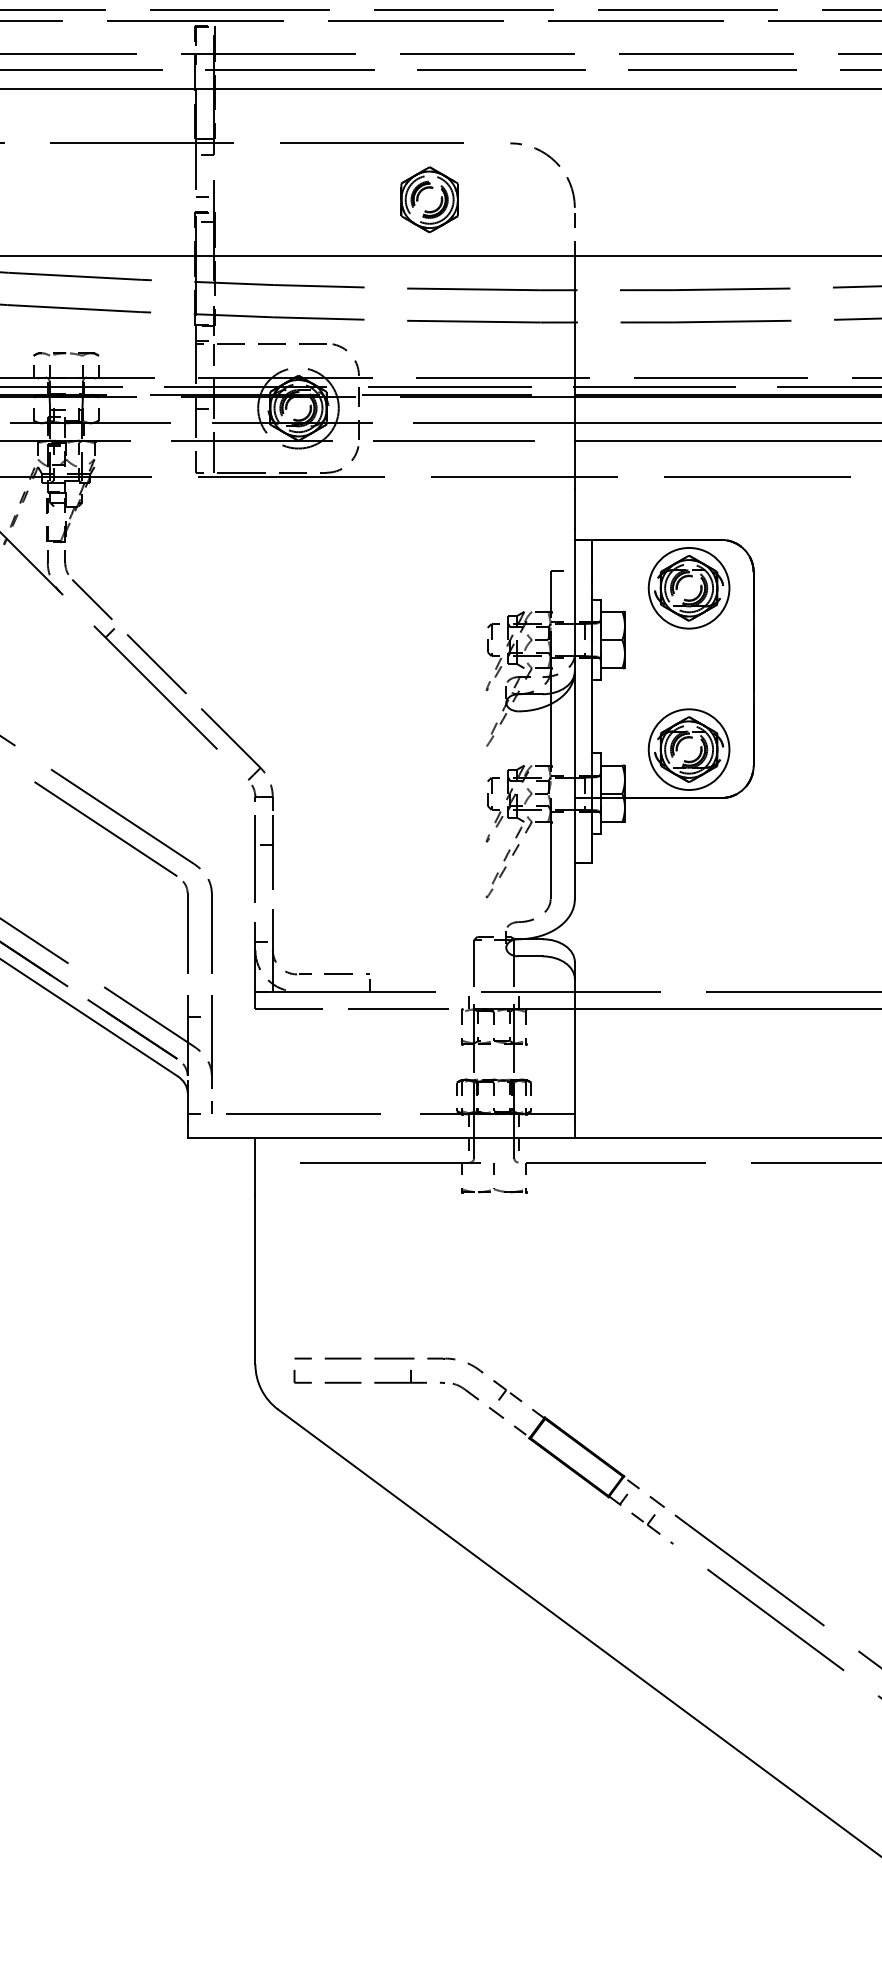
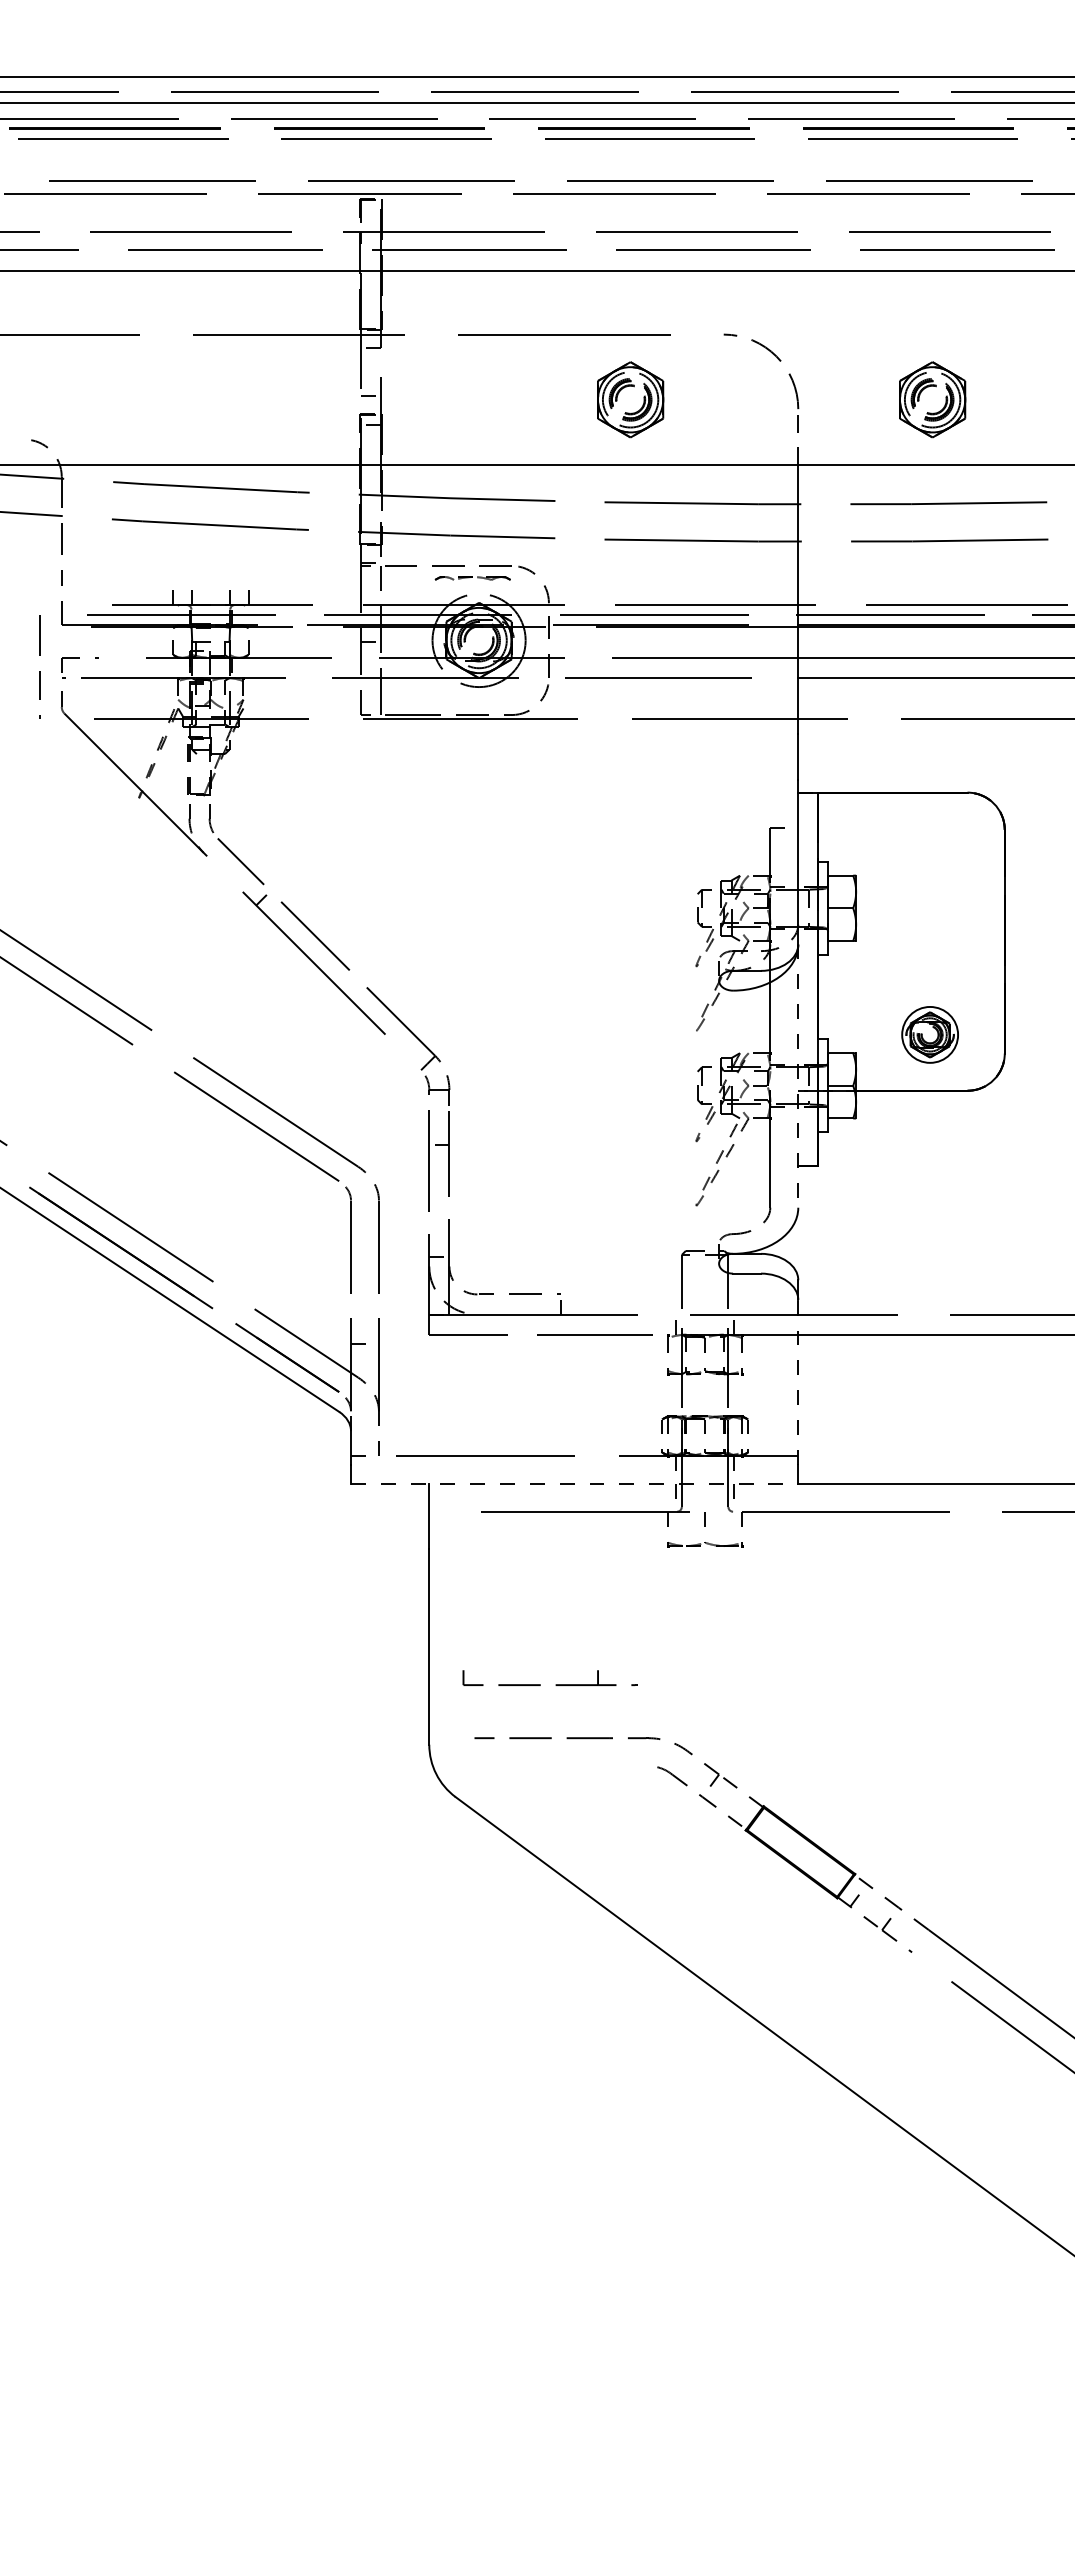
part: (691, 199) -> (932, 399), added
part: (65, 354) -> (472, 578), moved
part: (688, 588) -> (929, 848), removed
part: (688, 749) -> (929, 1034), size x0.6
line: (575, 785) -> (798, 1076), solid -> dashed
line: (575, 1049) -> (798, 1381), solid -> dashed
line: (381, 1138) -> (574, 1483), solid -> dashed
part: (374, 1382) -> (555, 1684), moved

